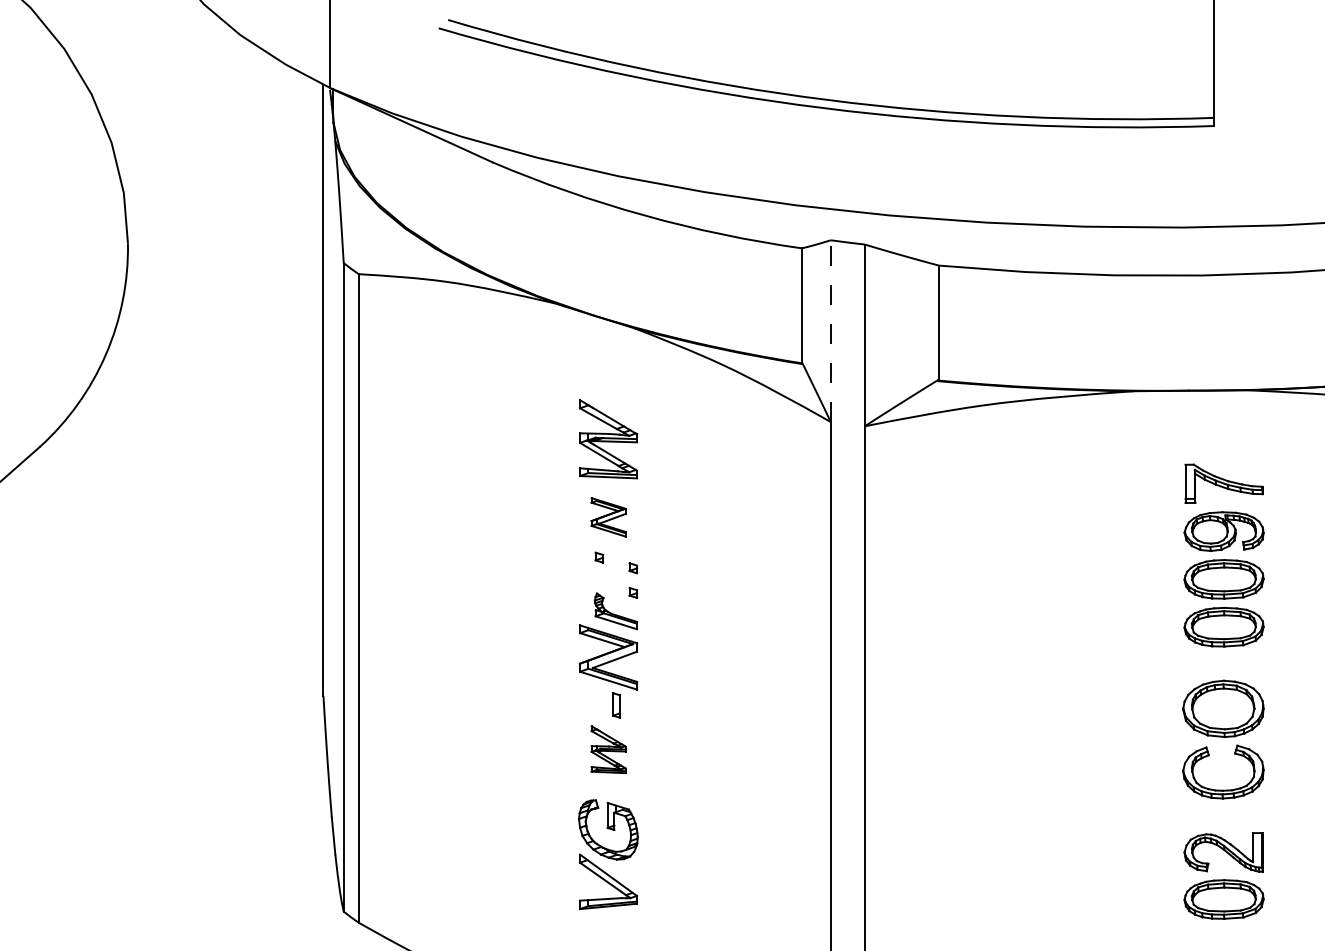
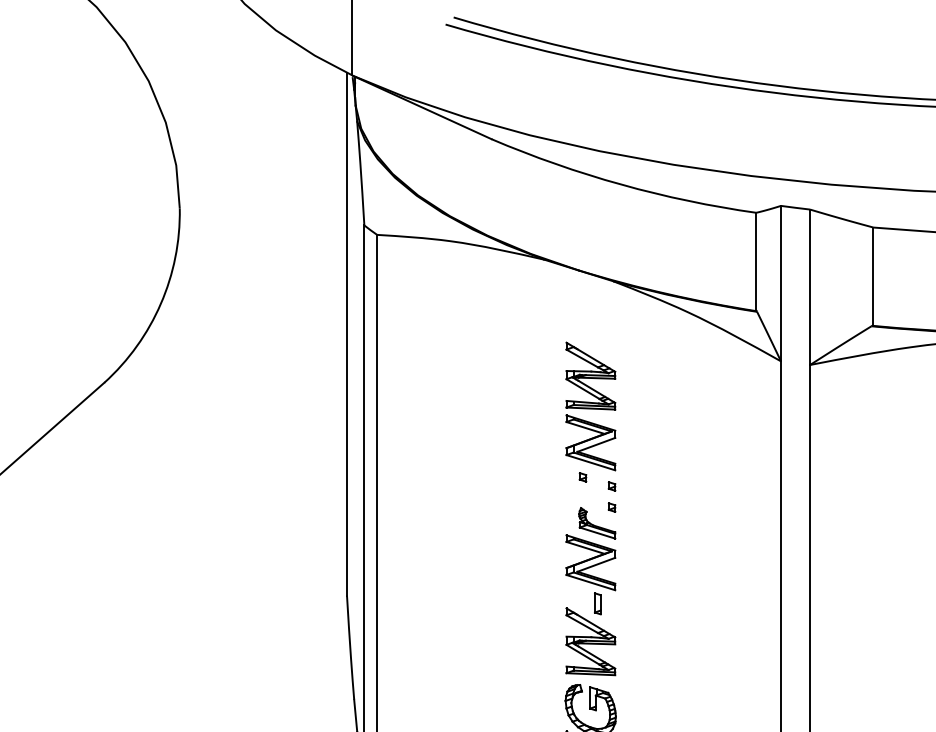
line: (830, 331) -> (780, 283), dashed -> solid
part: (608, 517) -> (590, 443), size x1.67
part: (608, 749) -> (590, 641), size x1.67

